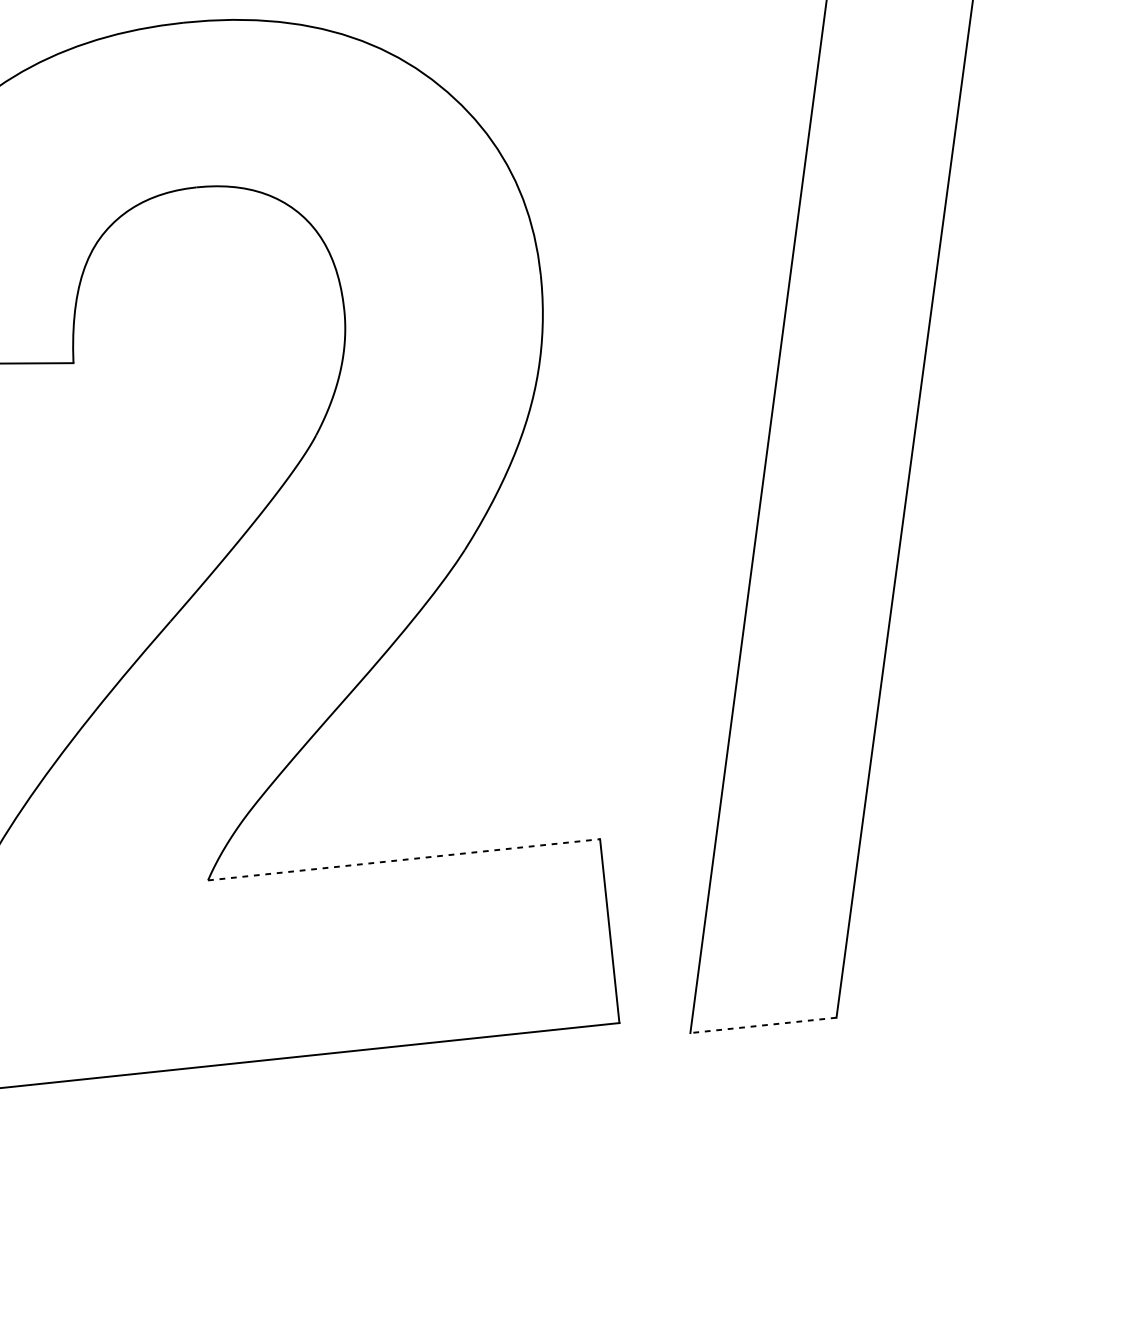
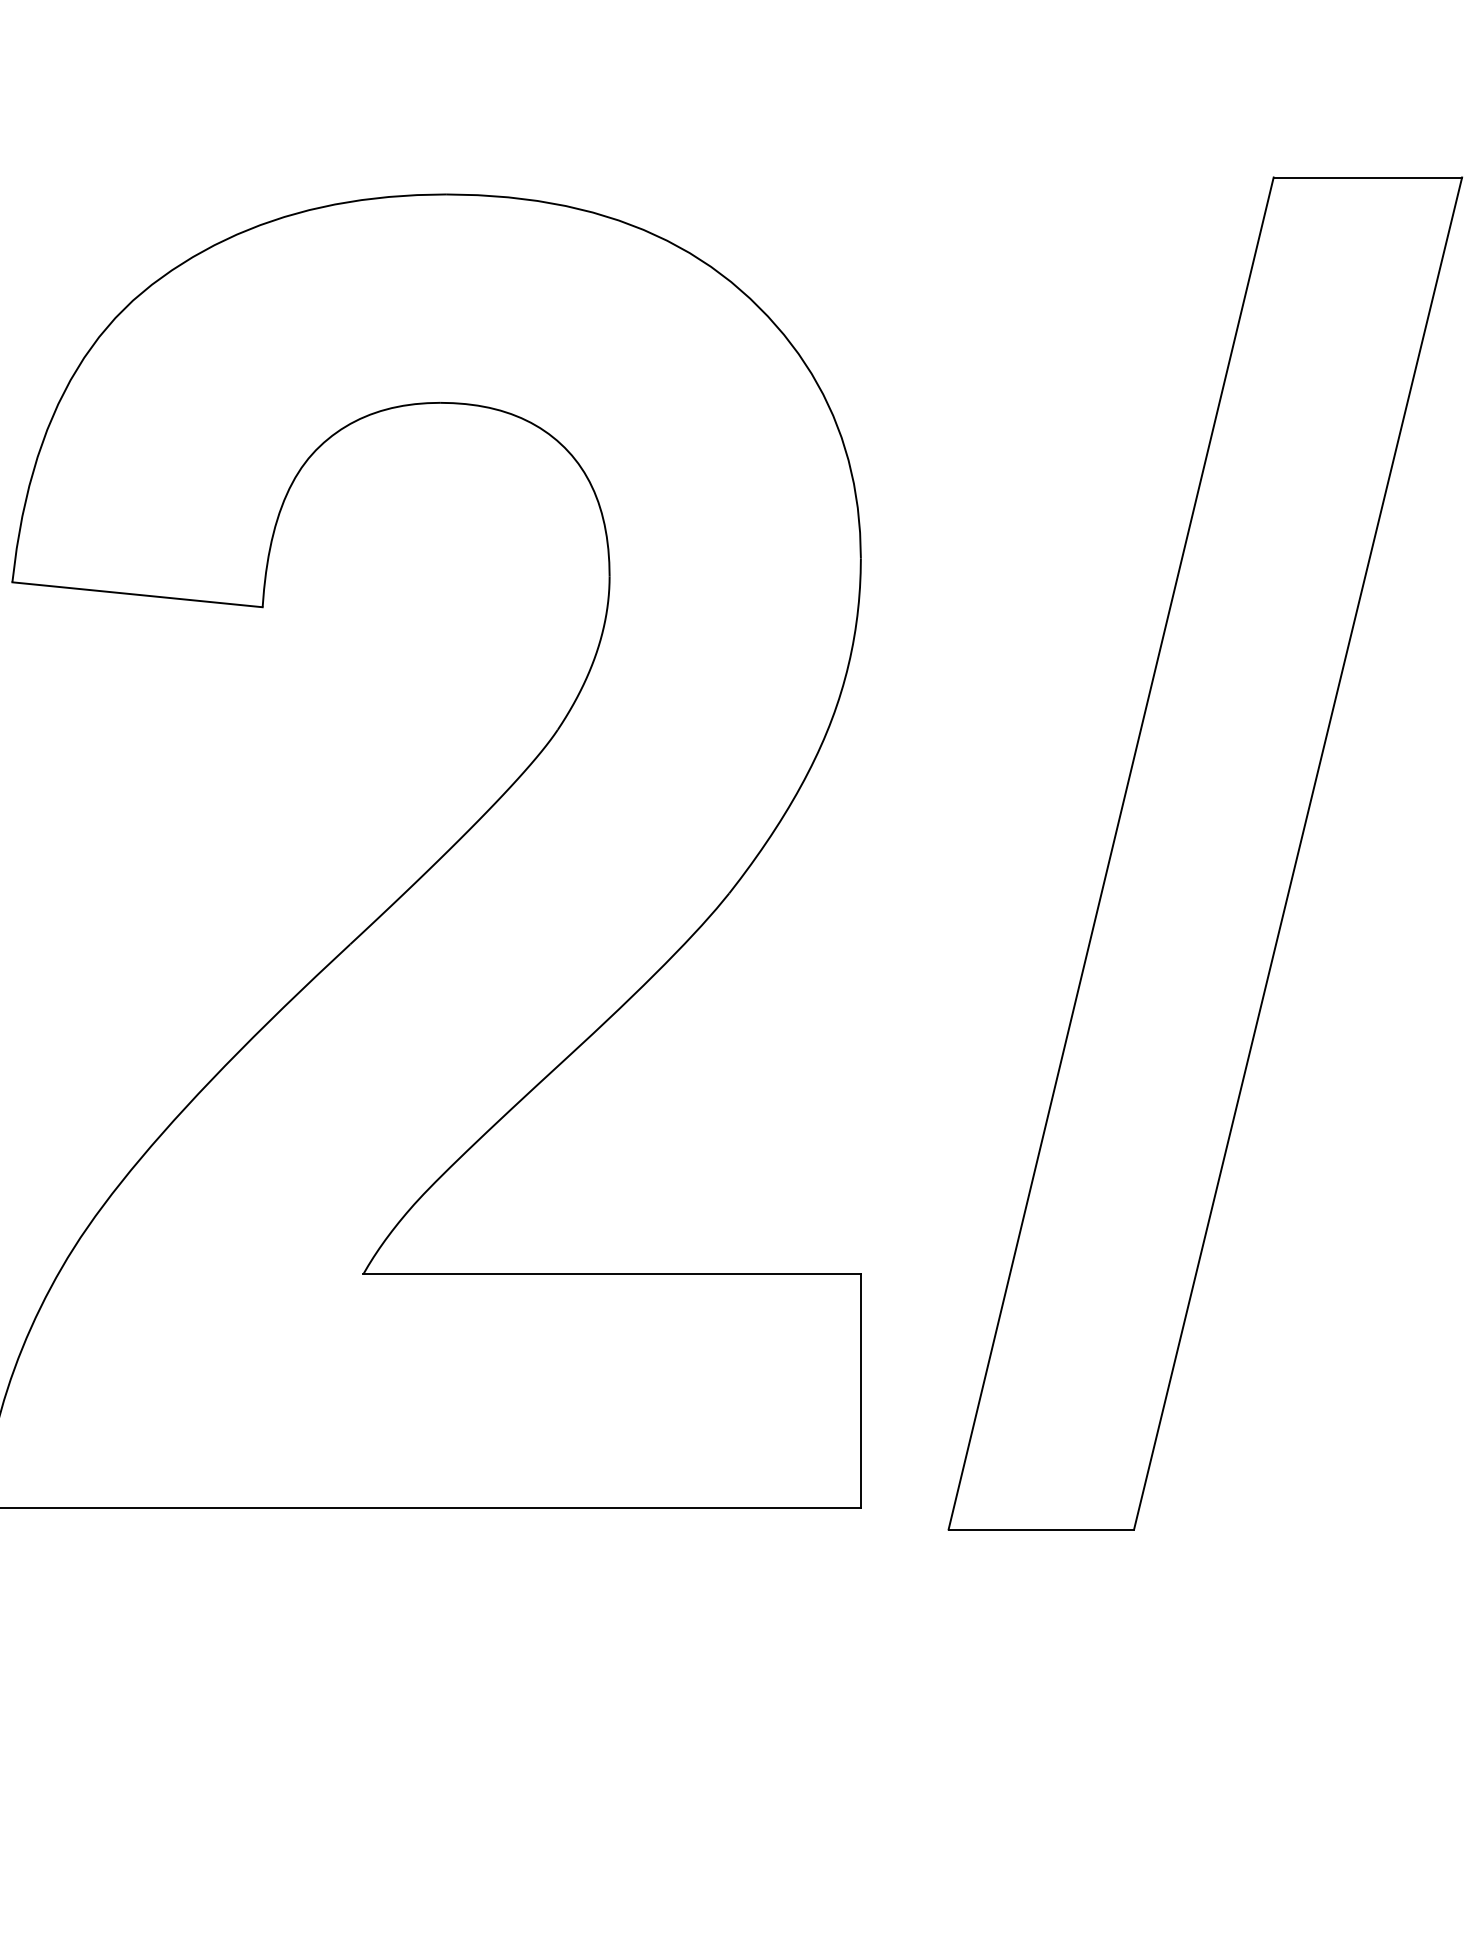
line: (404, 859) -> (612, 1274), dashed -> solid
line: (763, 1025) -> (1041, 1529), dashed -> solid

